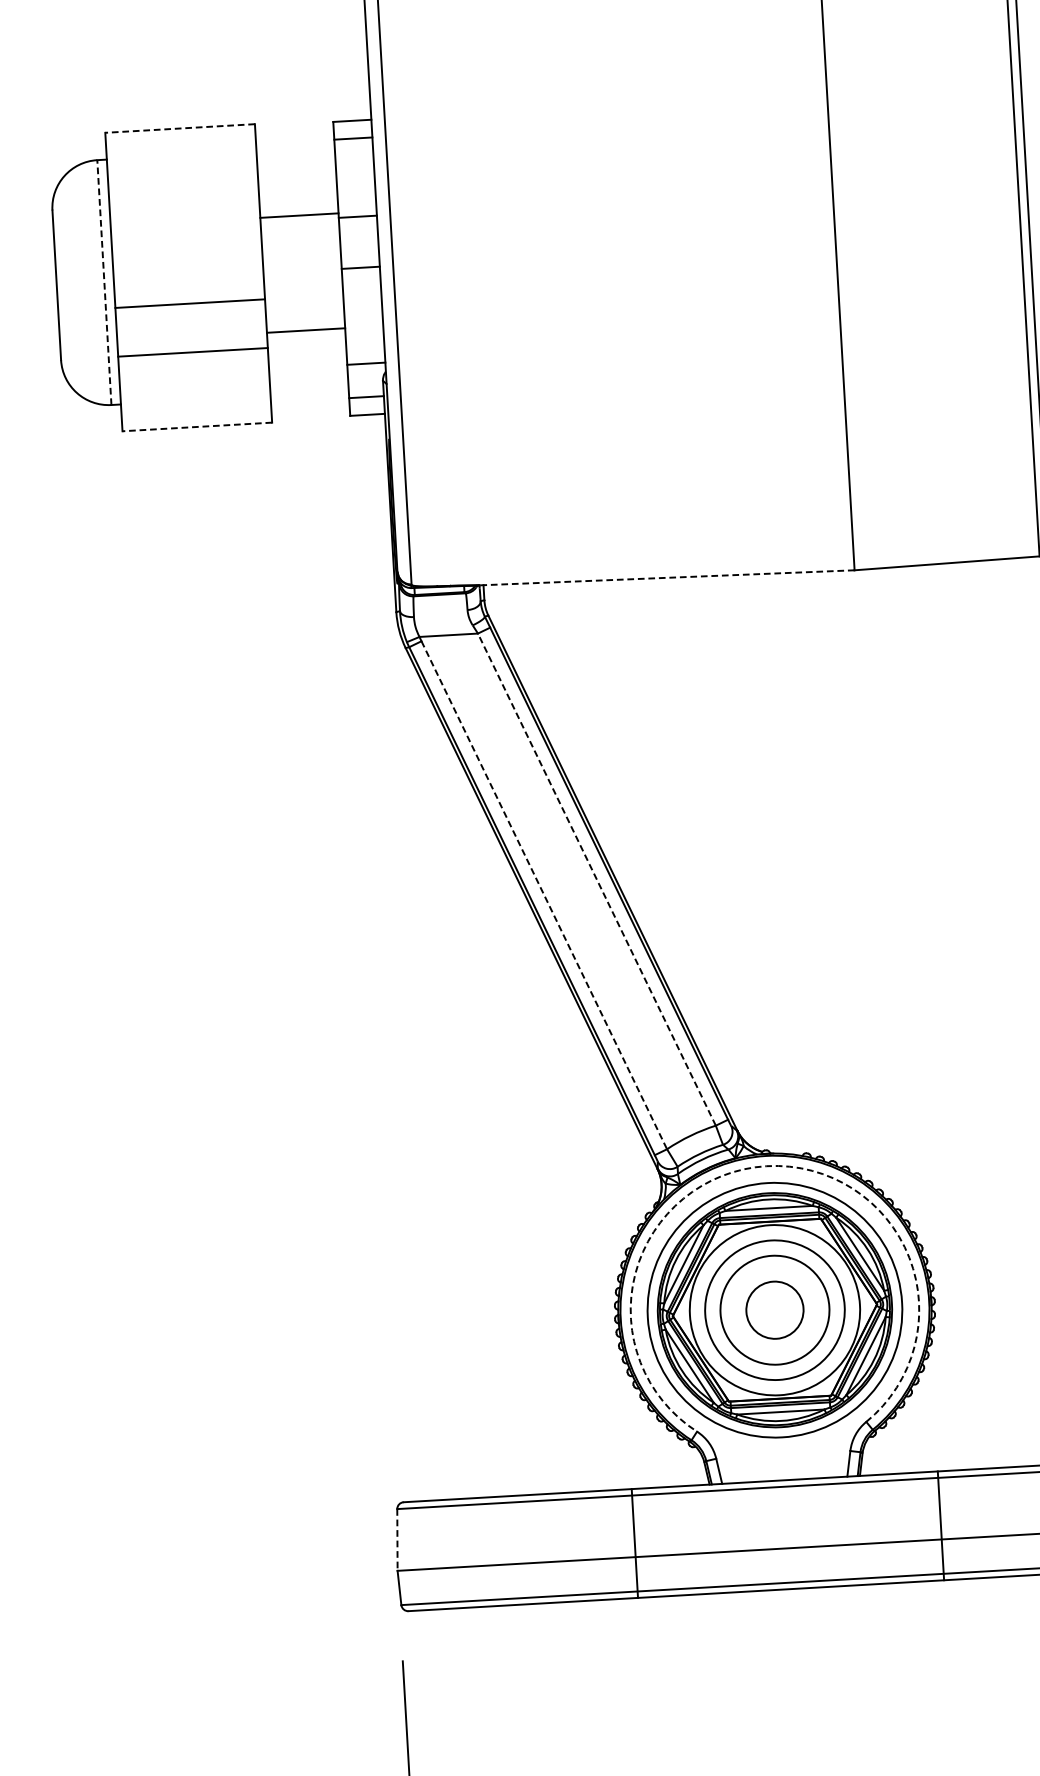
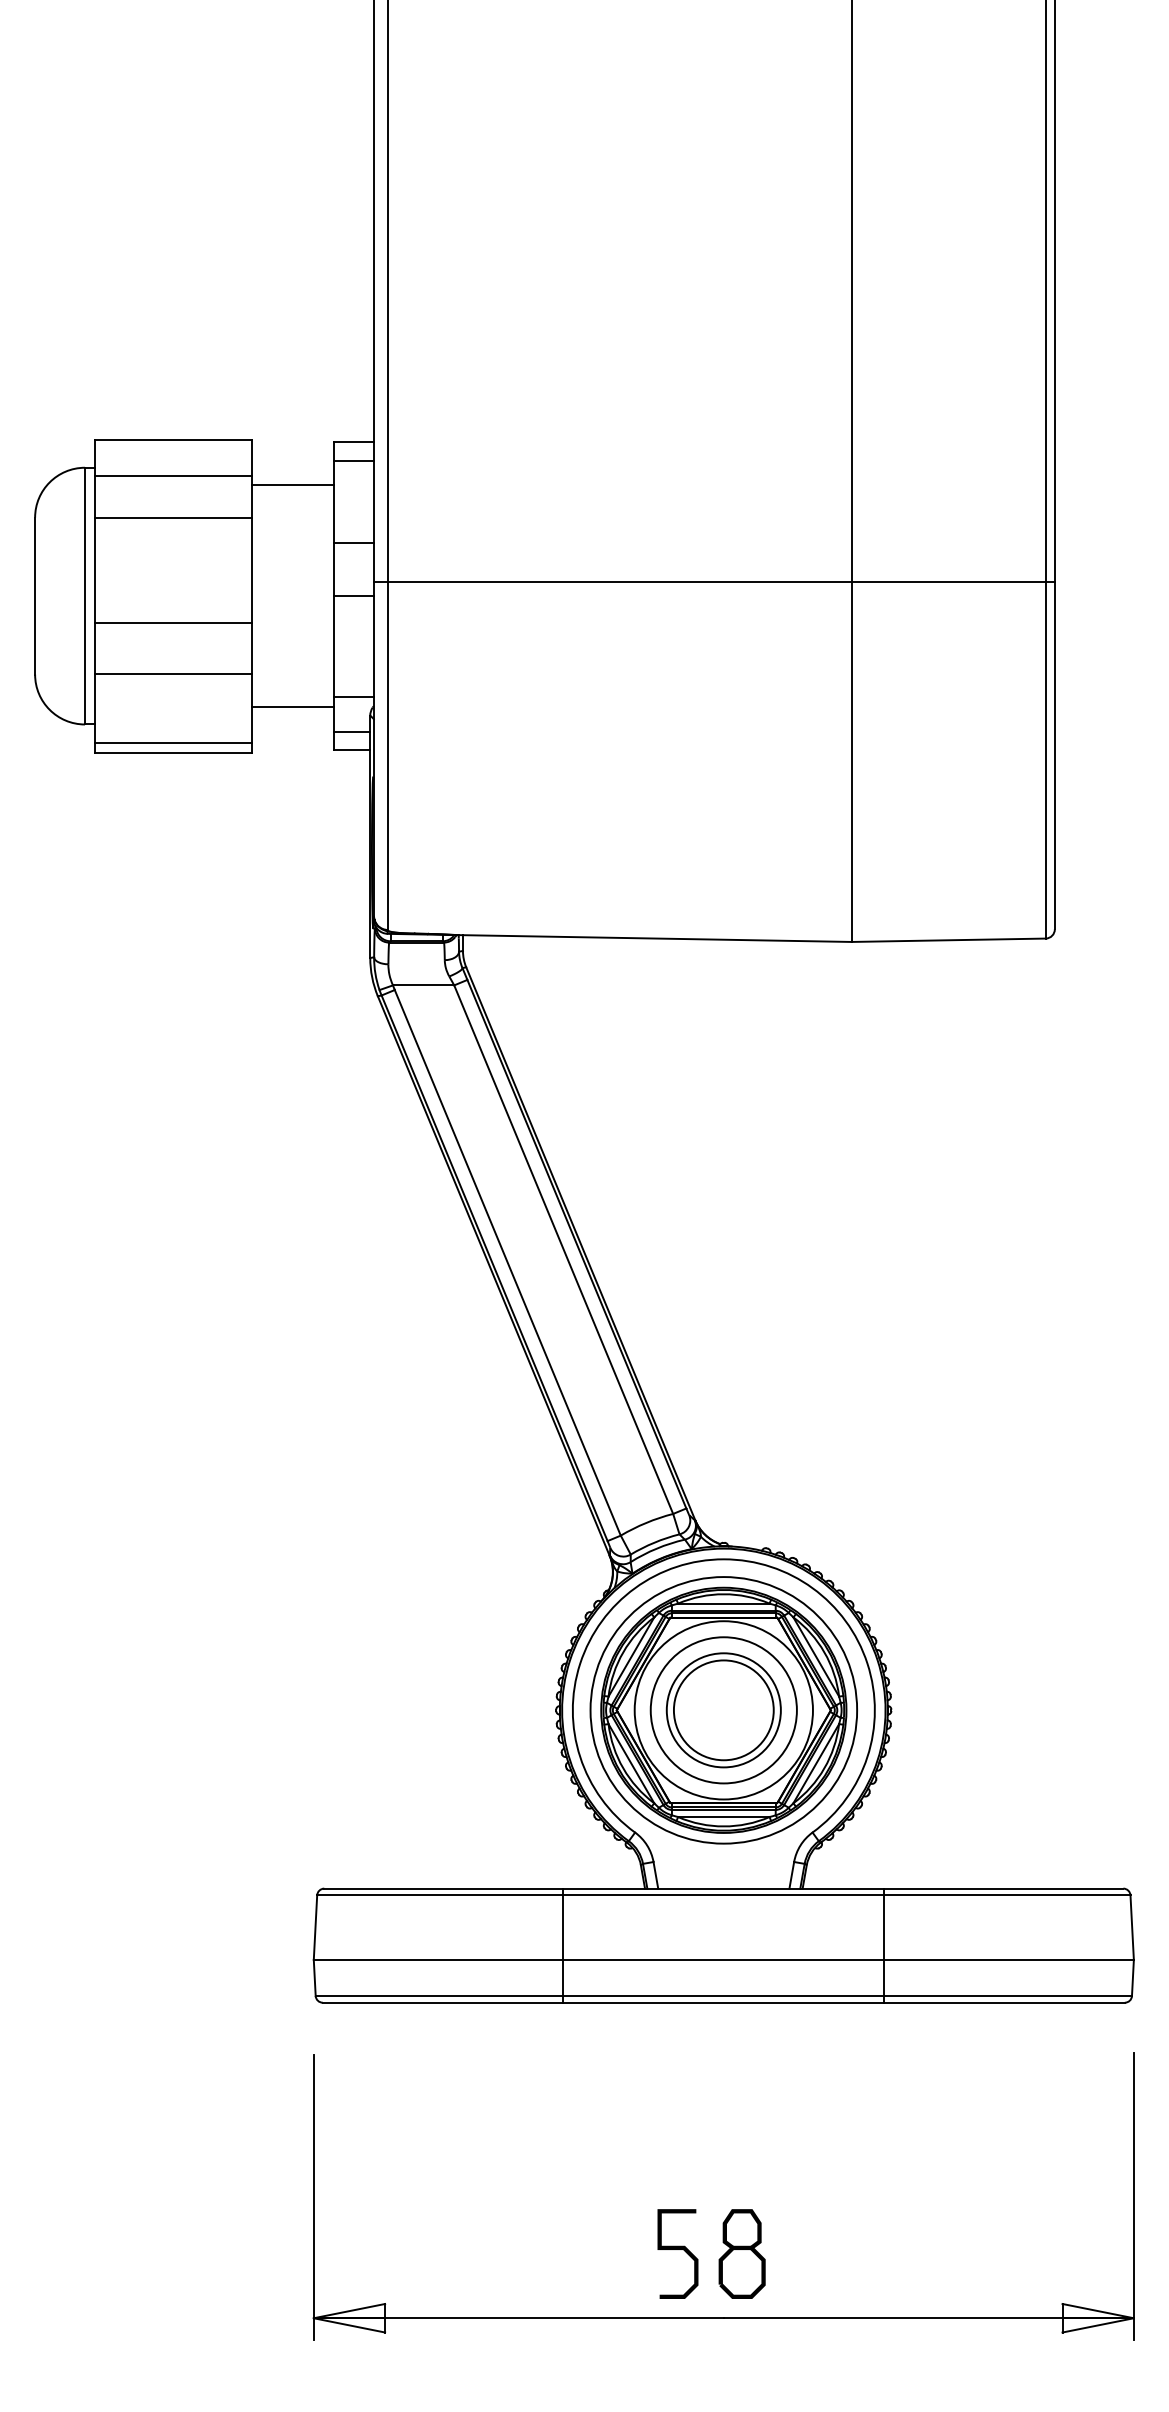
line: (179, 128) -> (172, 439), dashed -> solid
line: (182, 163) -> (173, 476), added
line: (184, 202) -> (173, 517), added
line: (299, 215) -> (292, 484), moved
line: (703, 234) -> (713, 581), added
line: (104, 281) -> (85, 595), dashed -> solid
line: (305, 330) -> (292, 707), moved
line: (196, 418) -> (173, 743), added
line: (196, 426) -> (172, 752), dashed -> solid
line: (666, 577) -> (654, 938), dashed -> solid
line: (596, 879) -> (563, 1249), dashed -> solid
line: (544, 895) -> (507, 1263), dashed -> solid
arc: (766, 1166) -> (723, 1559), dashed -> solid
circle: (774, 1310) -> (723, 1710), size x1.67
line: (397, 1540) -> (315, 1928), dashed -> solid

